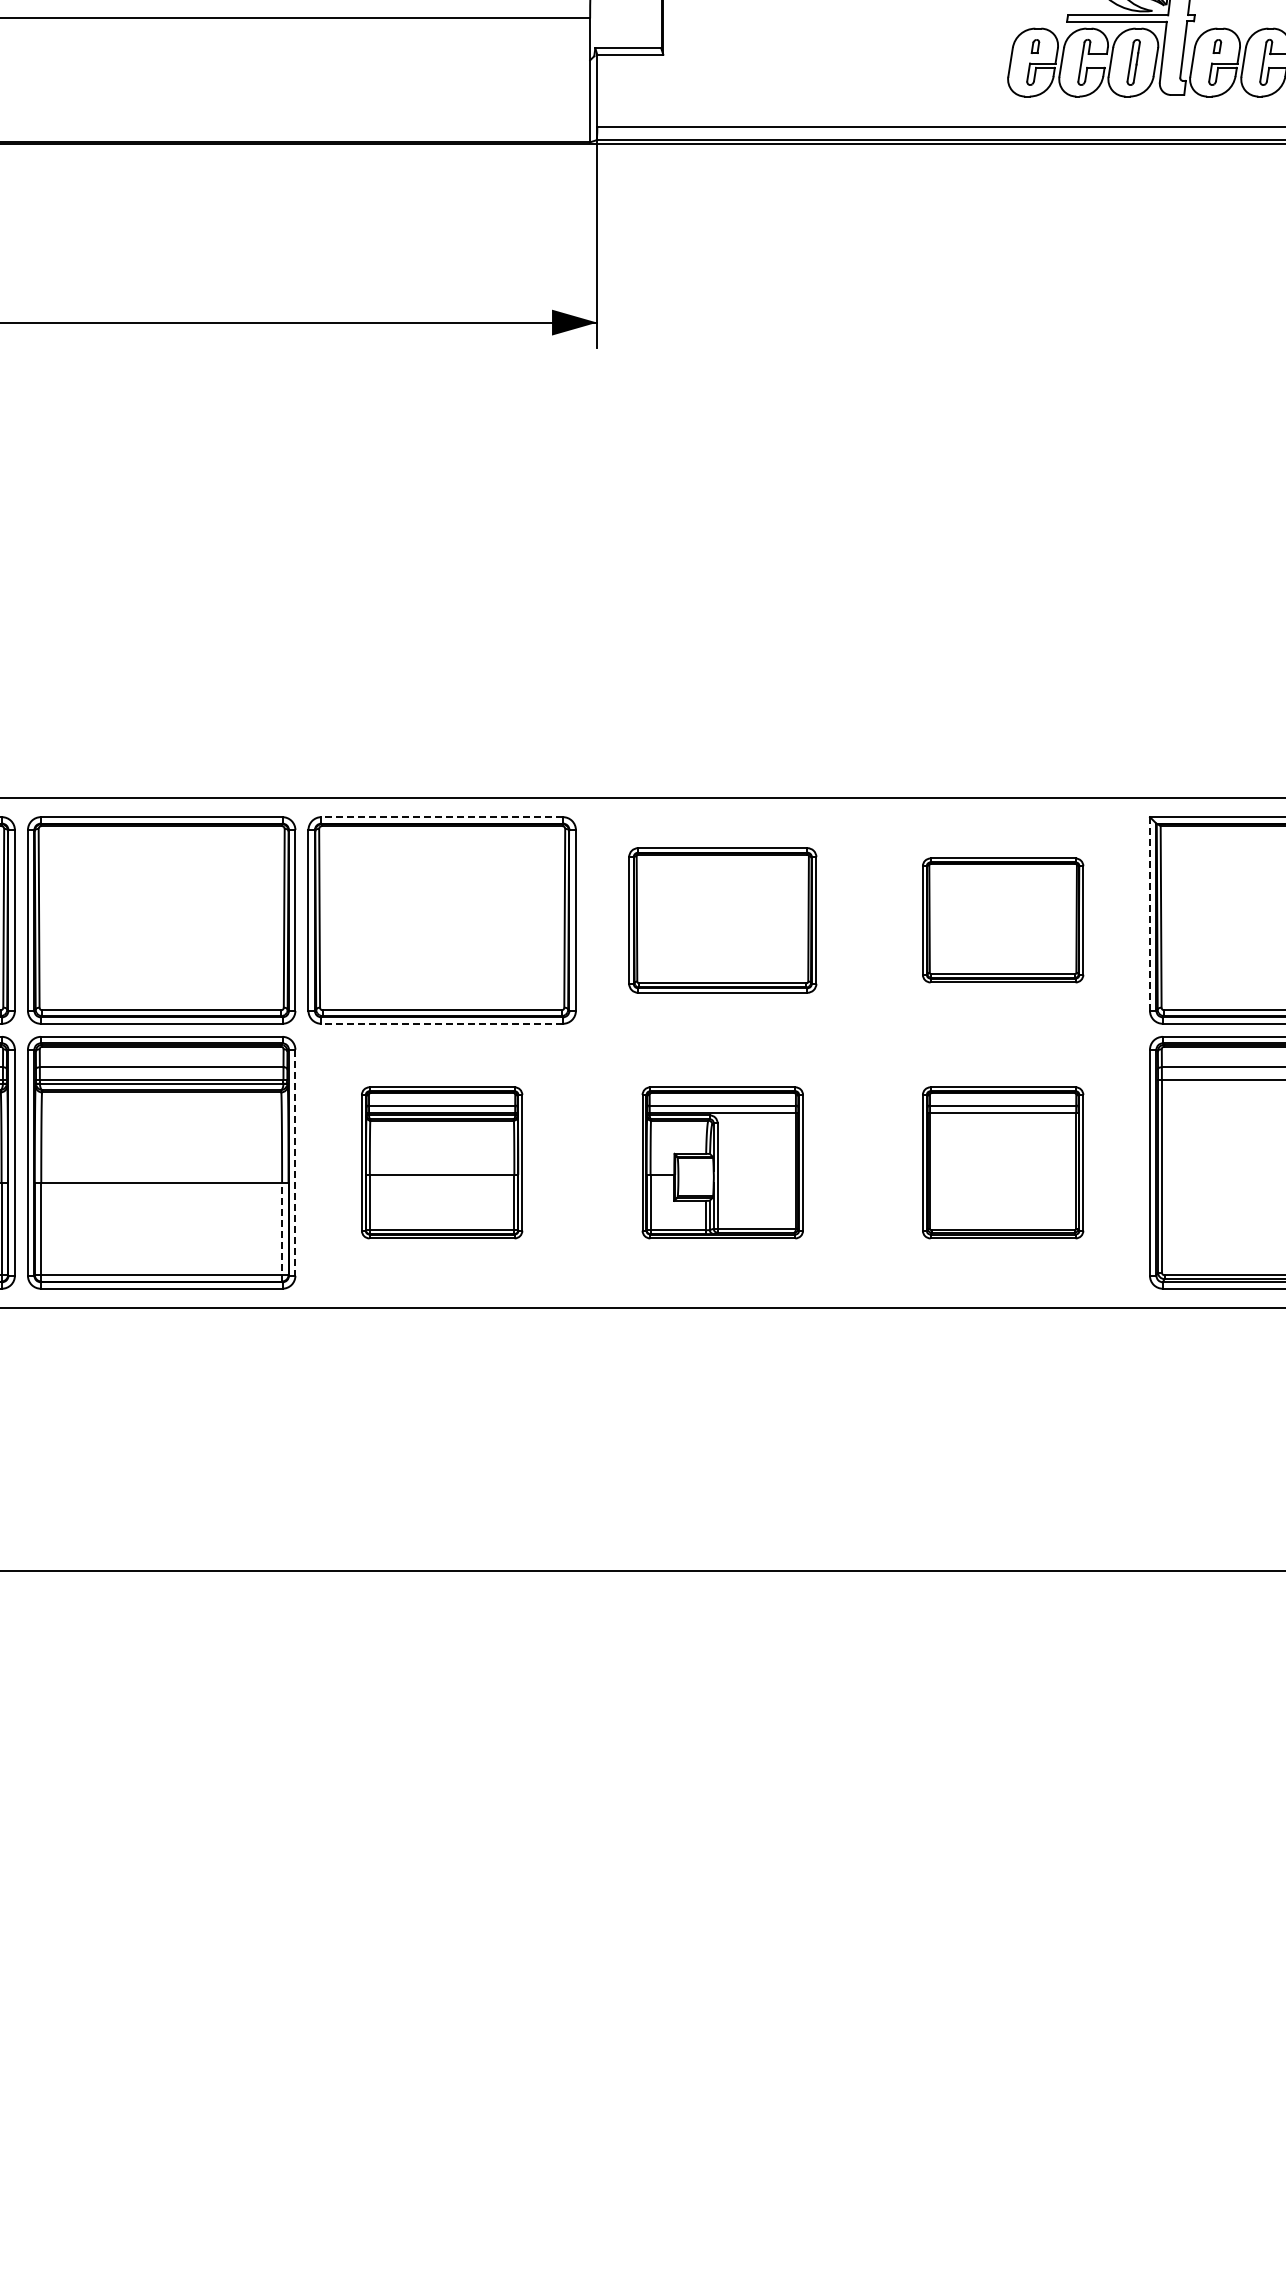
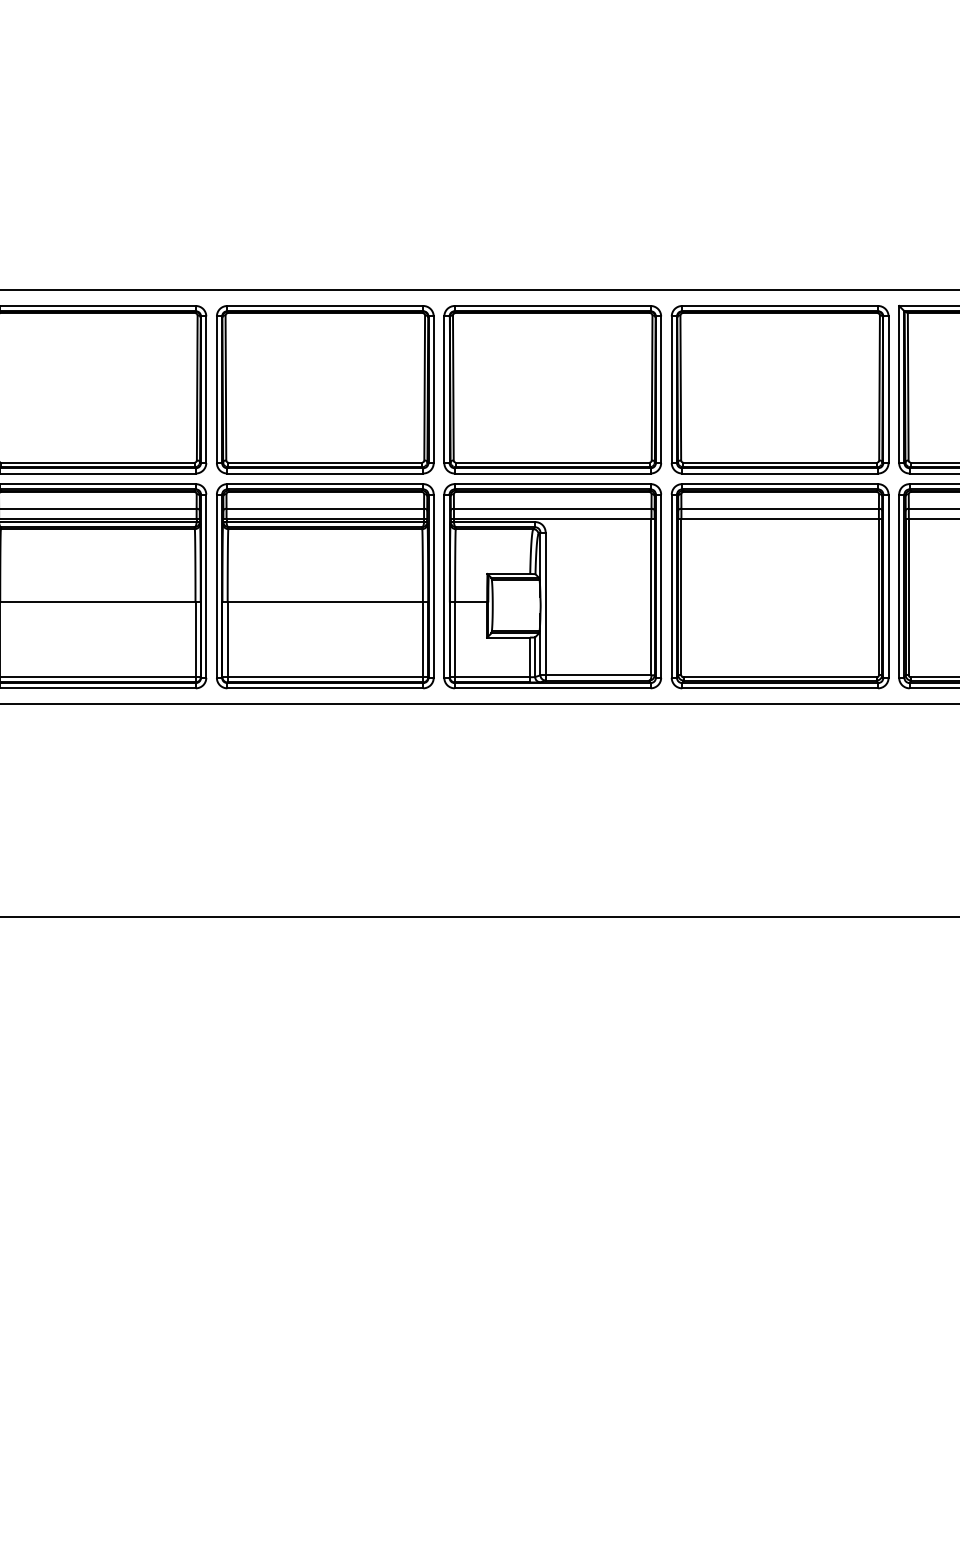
line: (442, 817) -> (325, 306), dashed -> solid
line: (1149, 914) -> (898, 384), dashed -> solid
part: (722, 920) -> (552, 389), size x1.43
part: (1002, 920) -> (779, 389), size x1.67
line: (442, 1023) -> (325, 473), dashed -> solid
part: (441, 1162) -> (324, 585), size x1.67
part: (722, 1162) -> (552, 585), size x1.67
part: (1002, 1162) -> (779, 585), size x1.67
line: (295, 1163) -> (206, 586), dashed -> solid
line: (282, 1231) -> (195, 641), dashed -> solid

